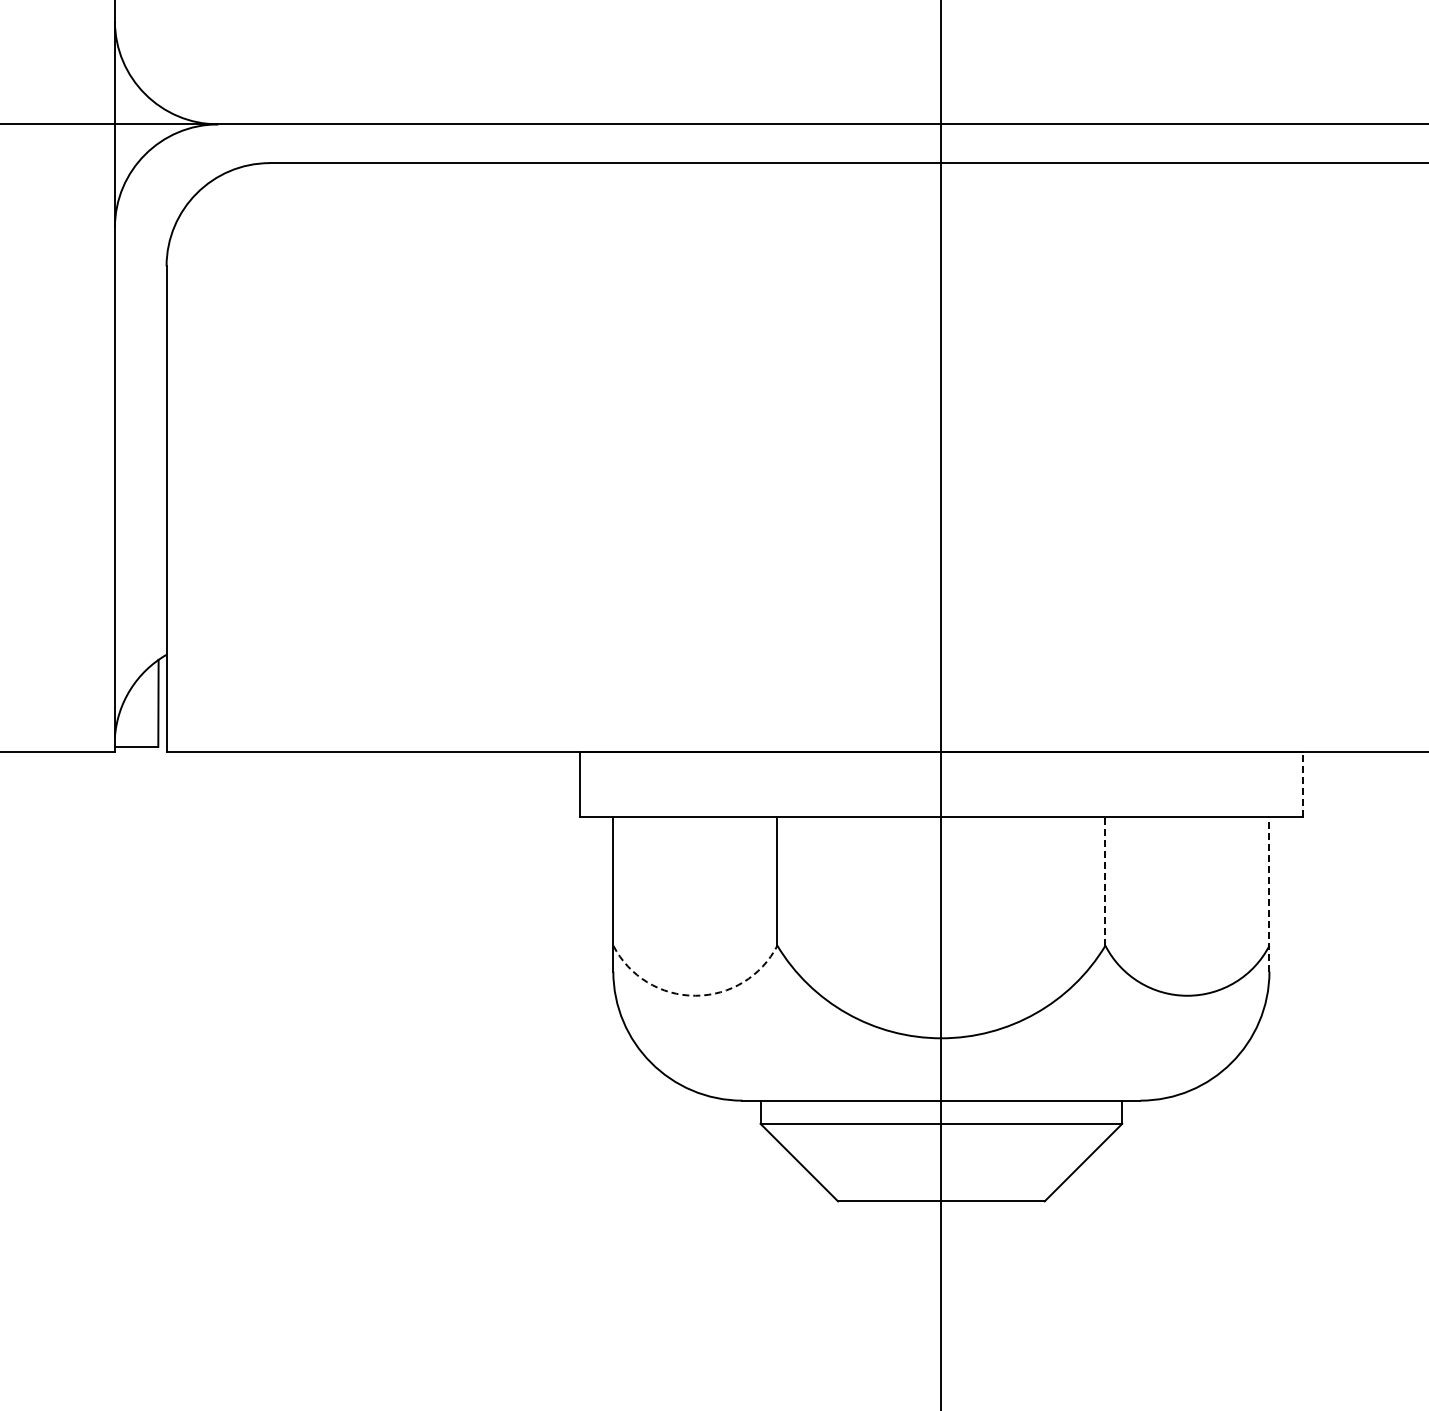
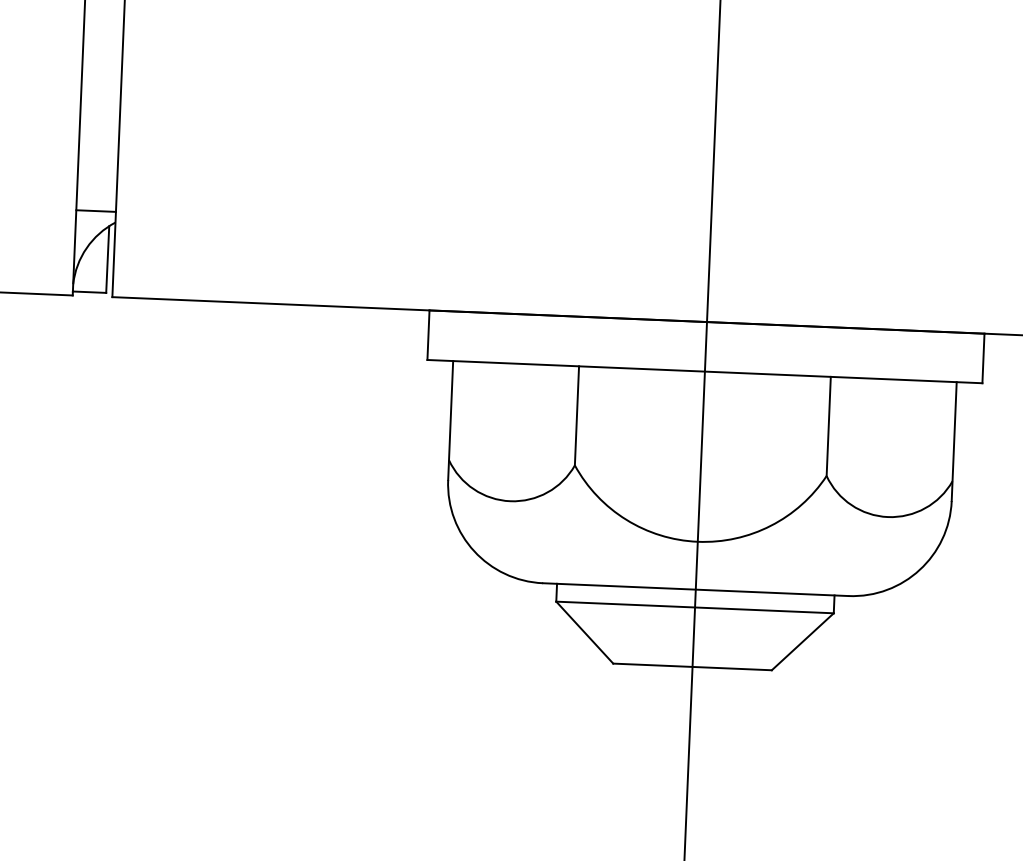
line: (140, 640) -> (95, 210), added
line: (1302, 783) -> (983, 357), dashed -> solid
line: (1105, 881) -> (828, 426), dashed -> solid
line: (1269, 893) -> (954, 441), dashed -> solid
arc: (695, 995) -> (510, 501), dashed -> solid

